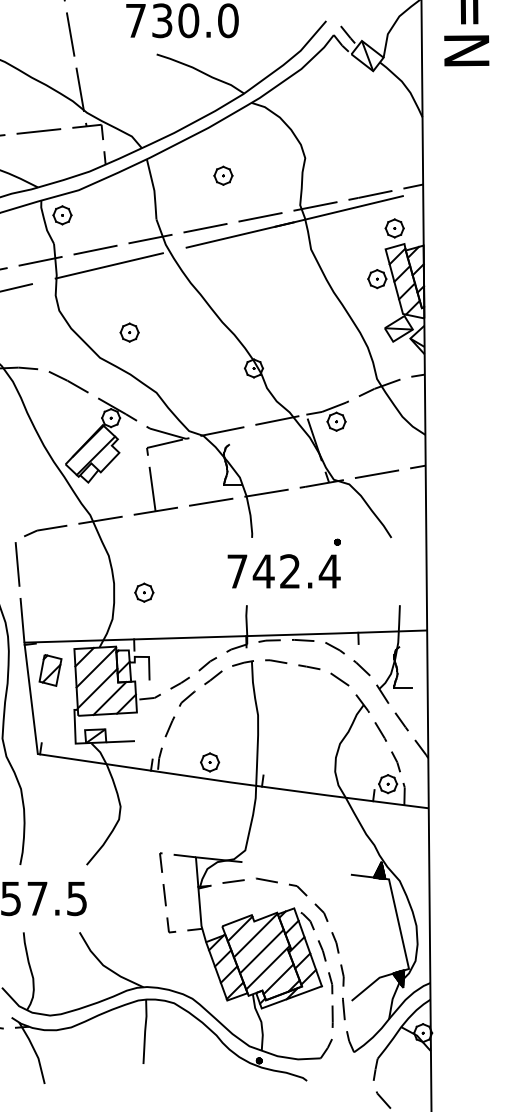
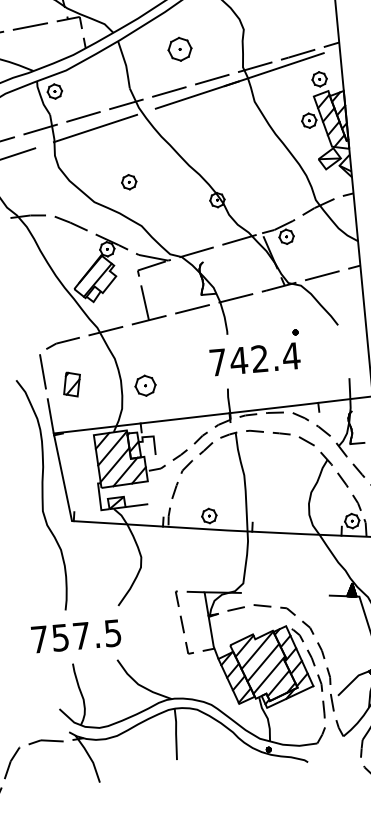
part: (223, 175) -> (180, 48), size x1.6
part: (129, 332) -> (129, 182), moved
part: (144, 592) -> (145, 385), size x1.4
part: (50, 670) -> (72, 384), moved

